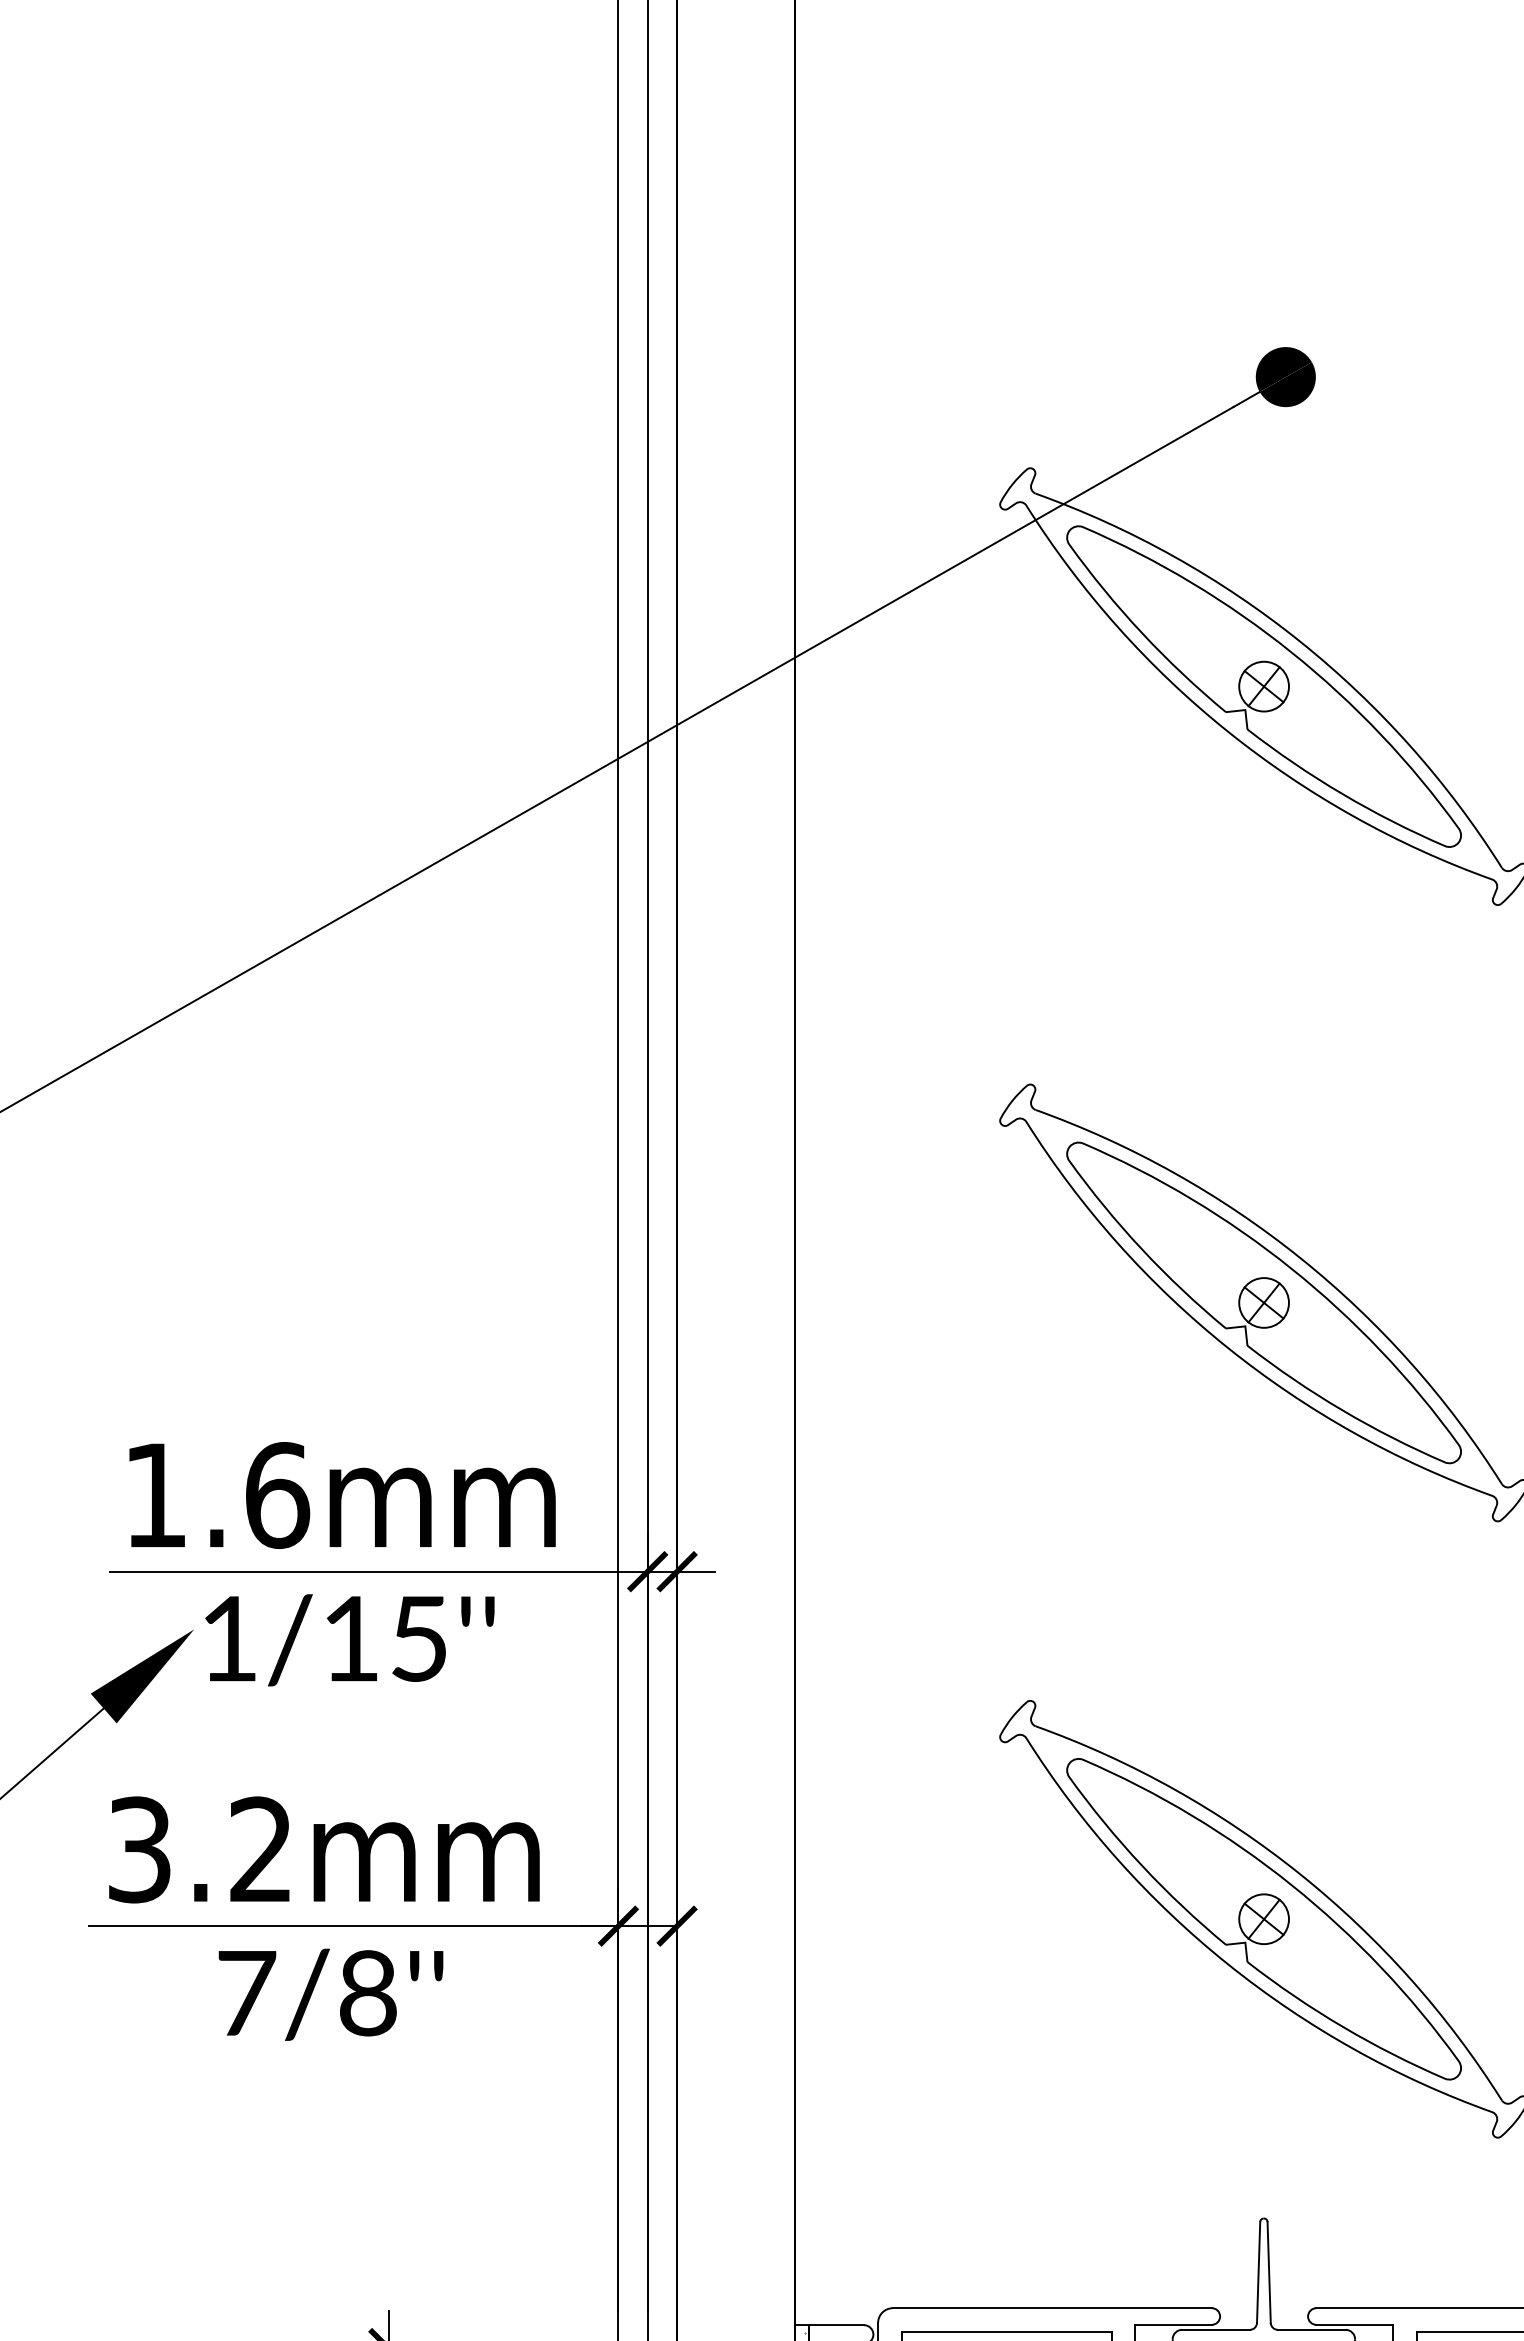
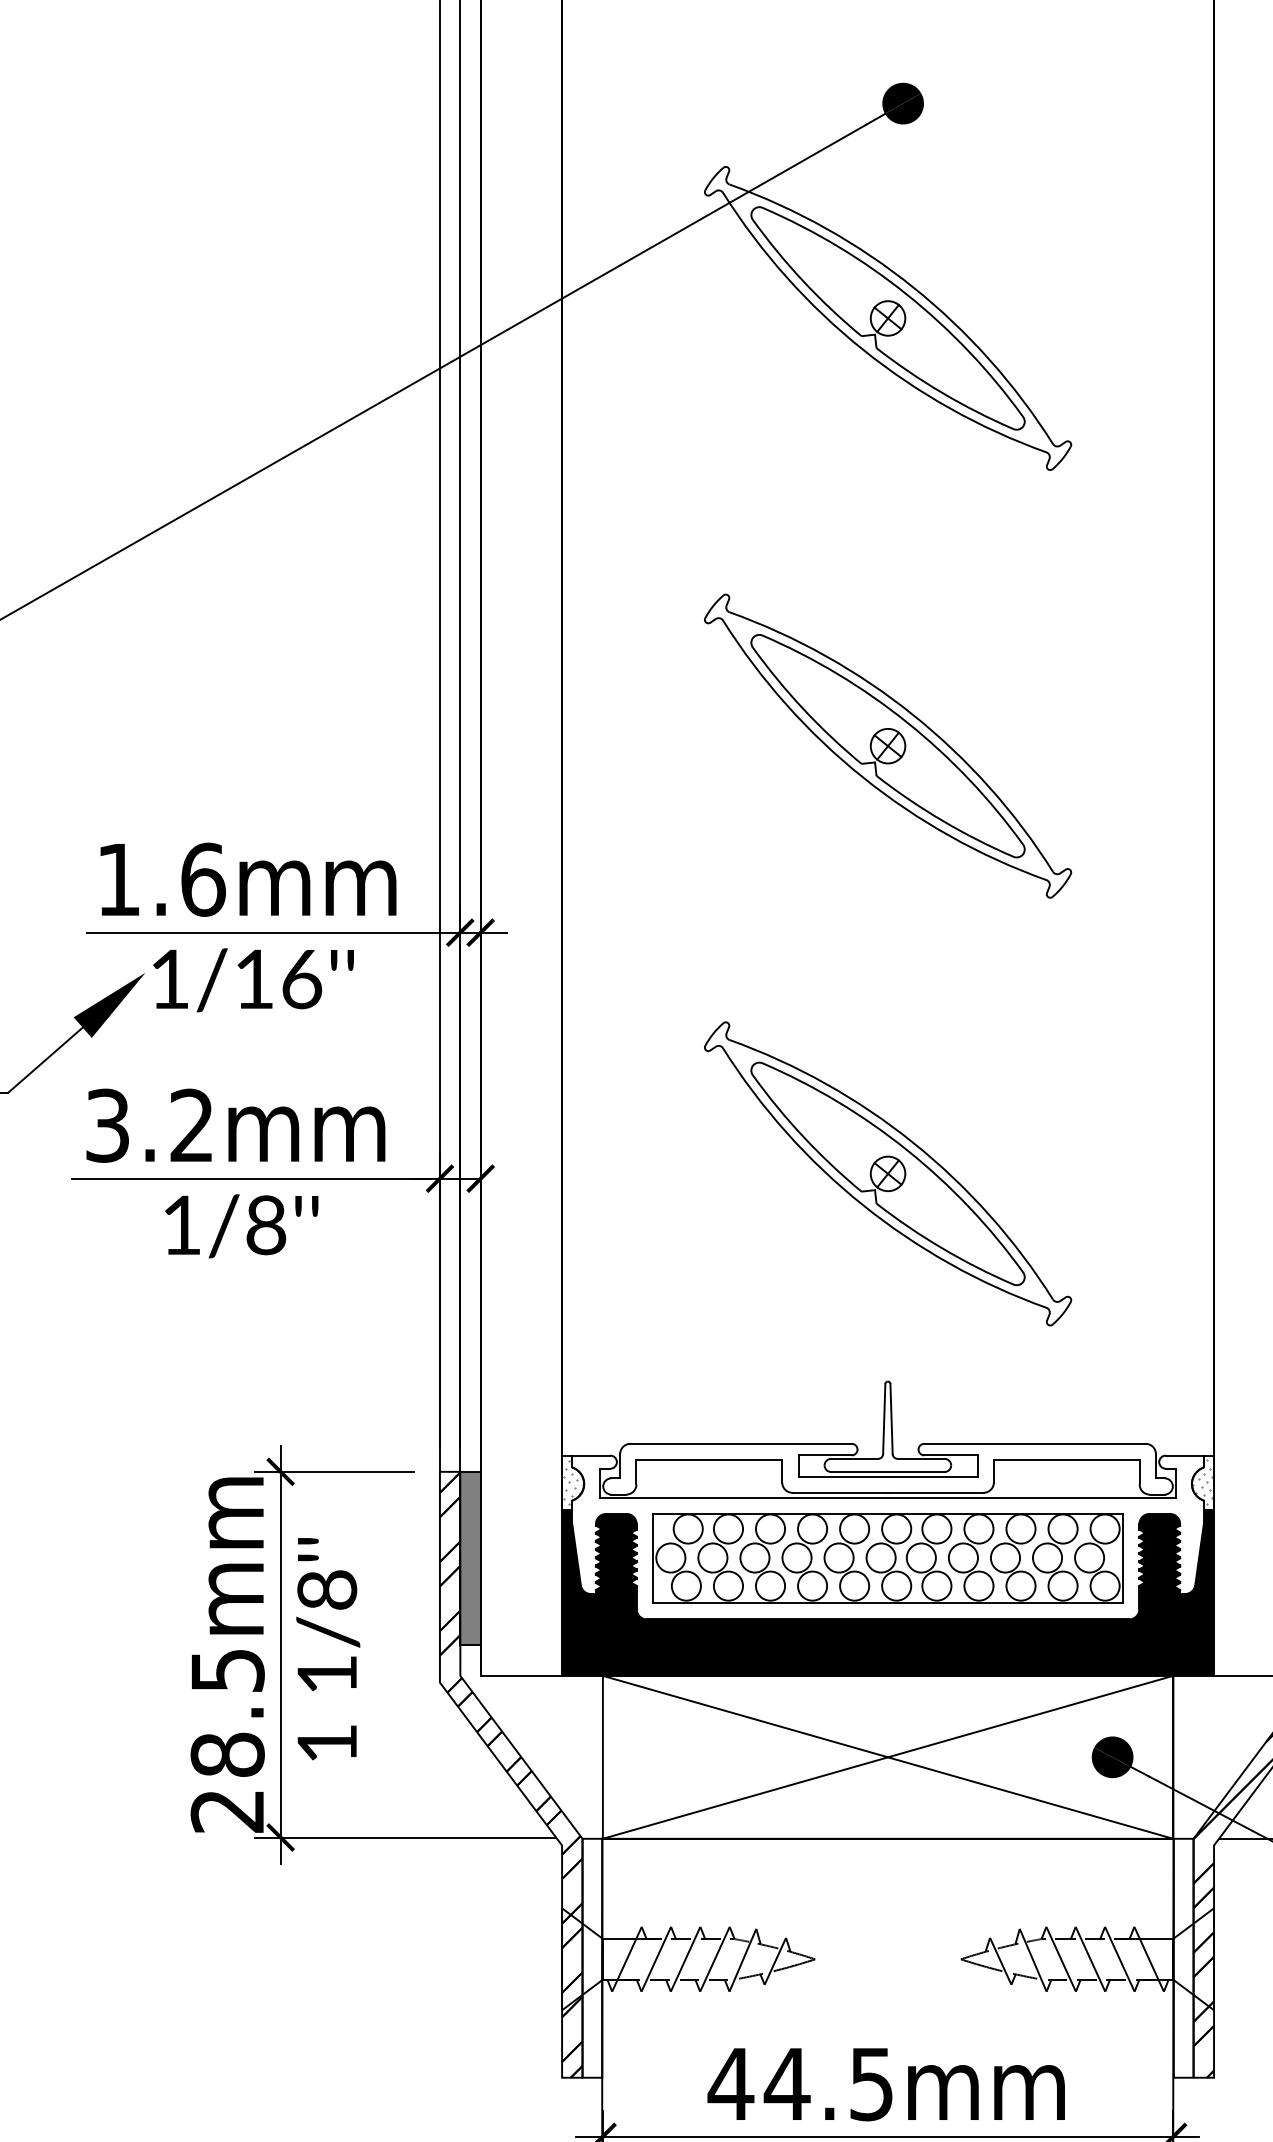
text: (420, 1639) -> (302, 979), 1/15''\f] -> 1/16''\f]
text: (247, 1992) -> (182, 1224), 7/8''\f] -> 1/8''\f]

